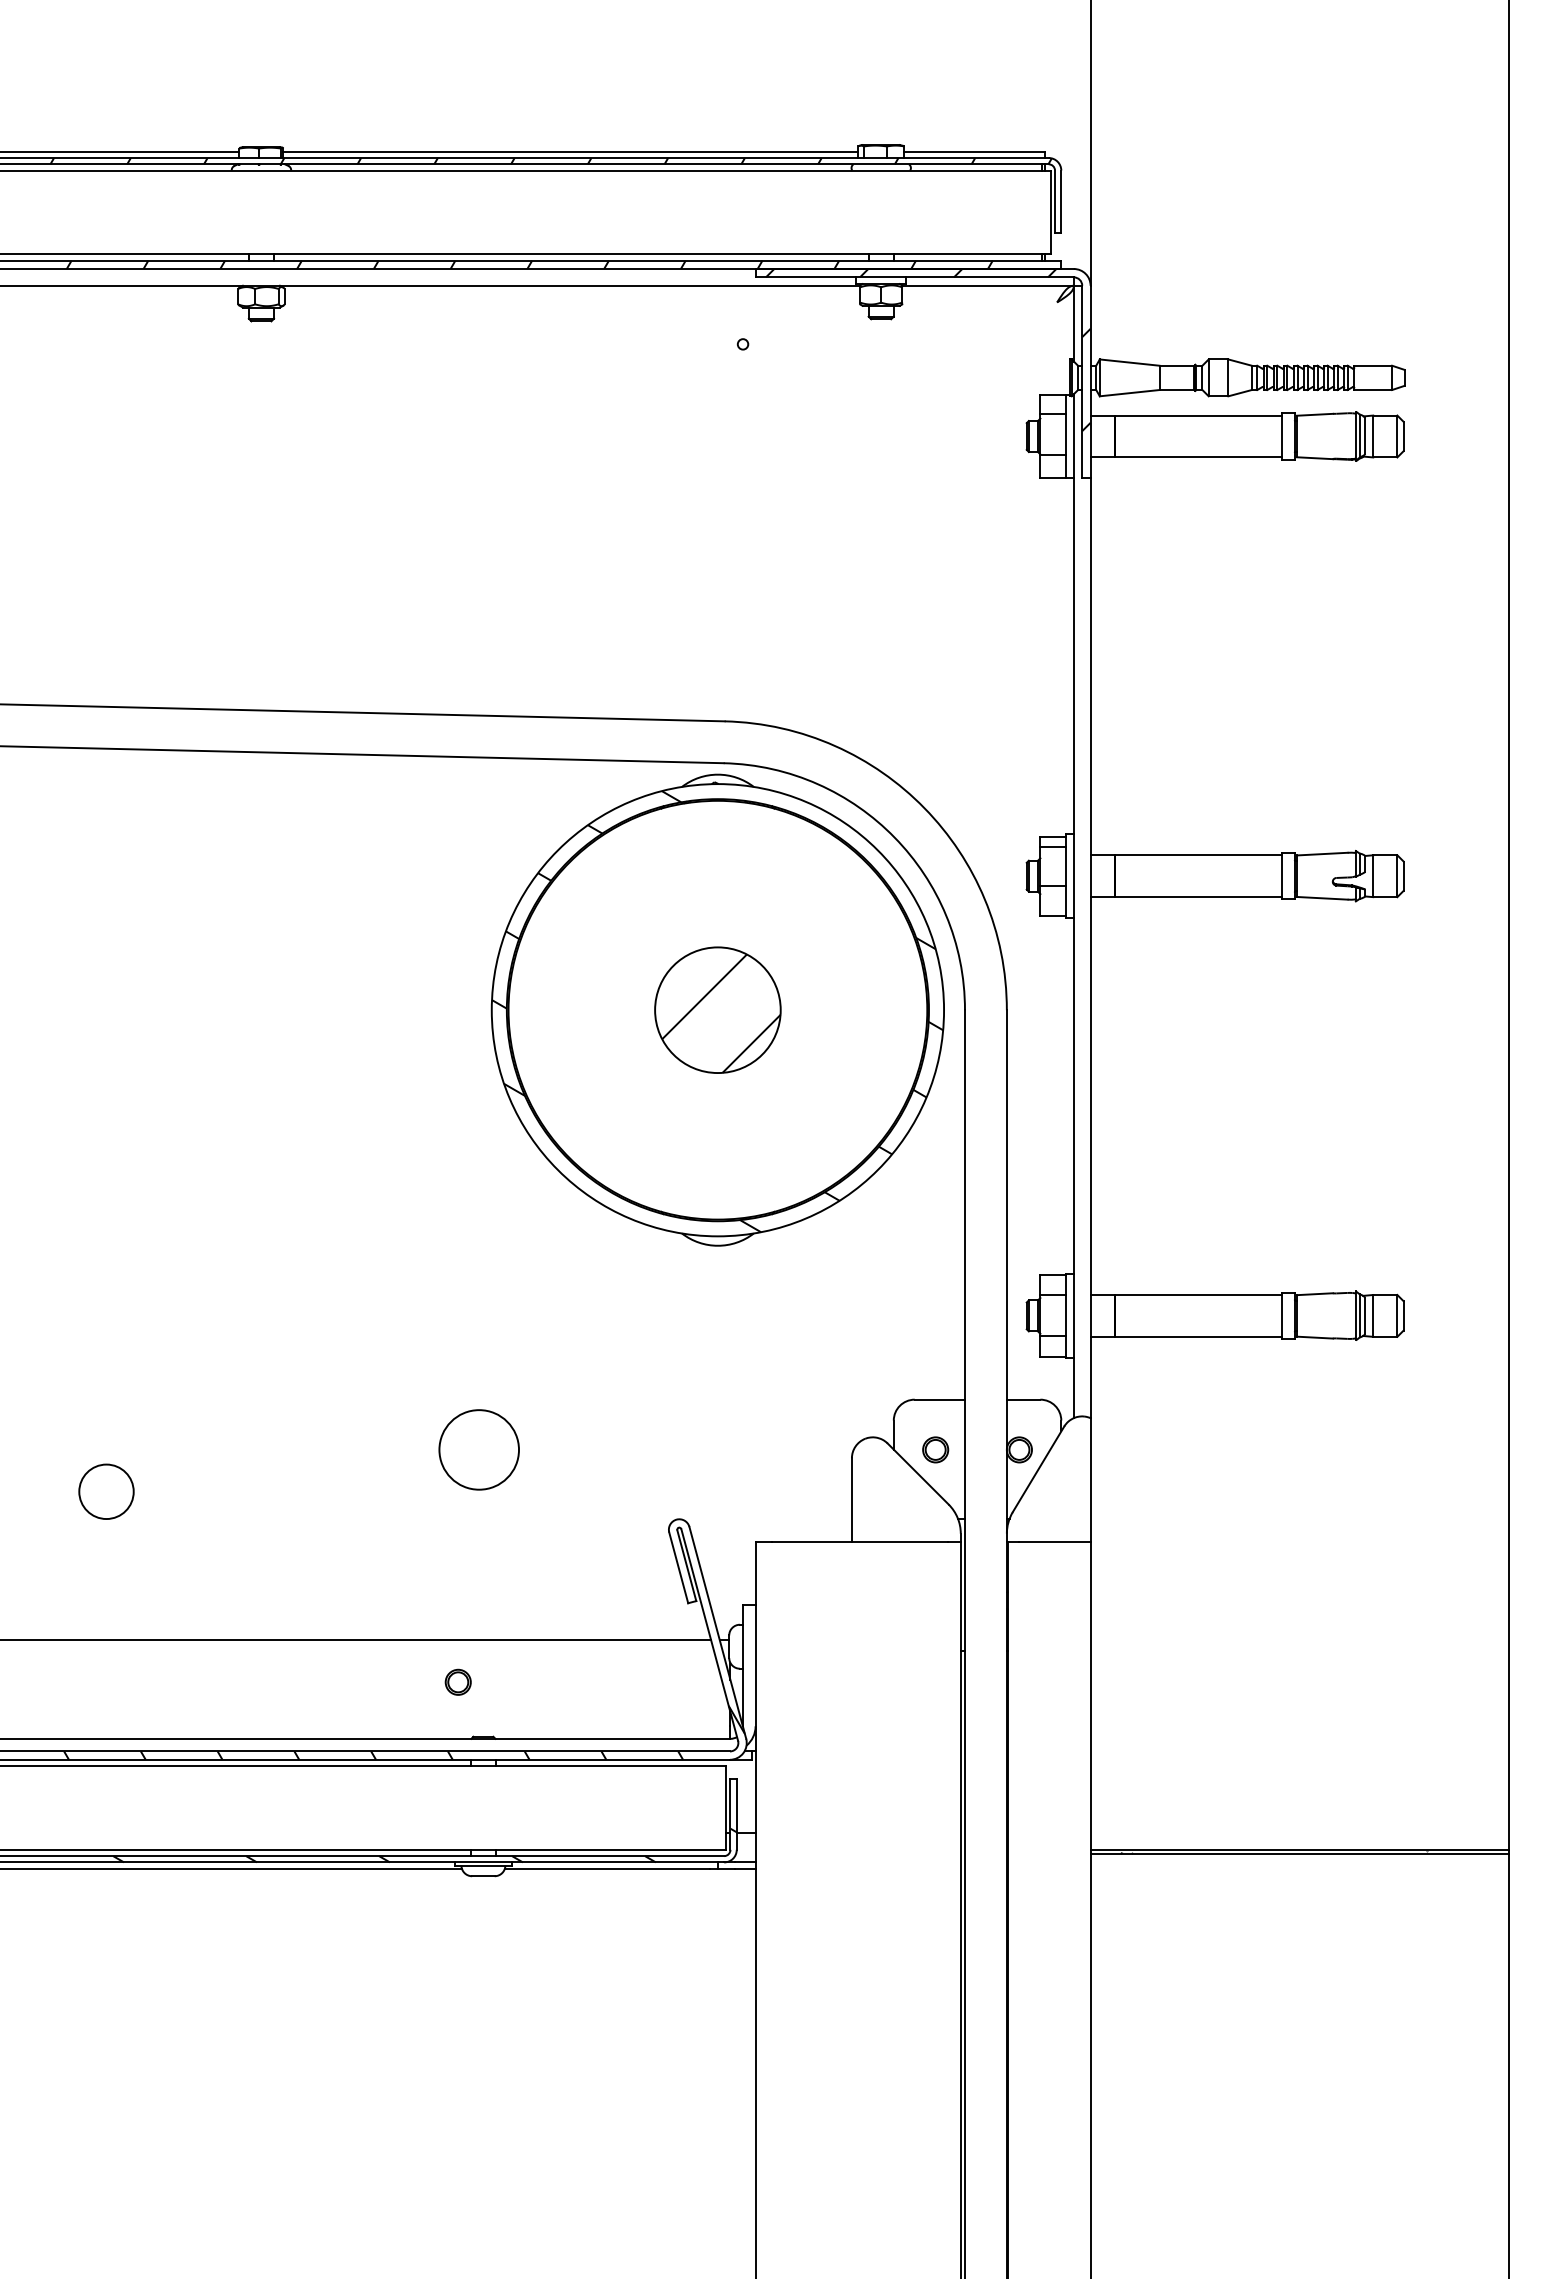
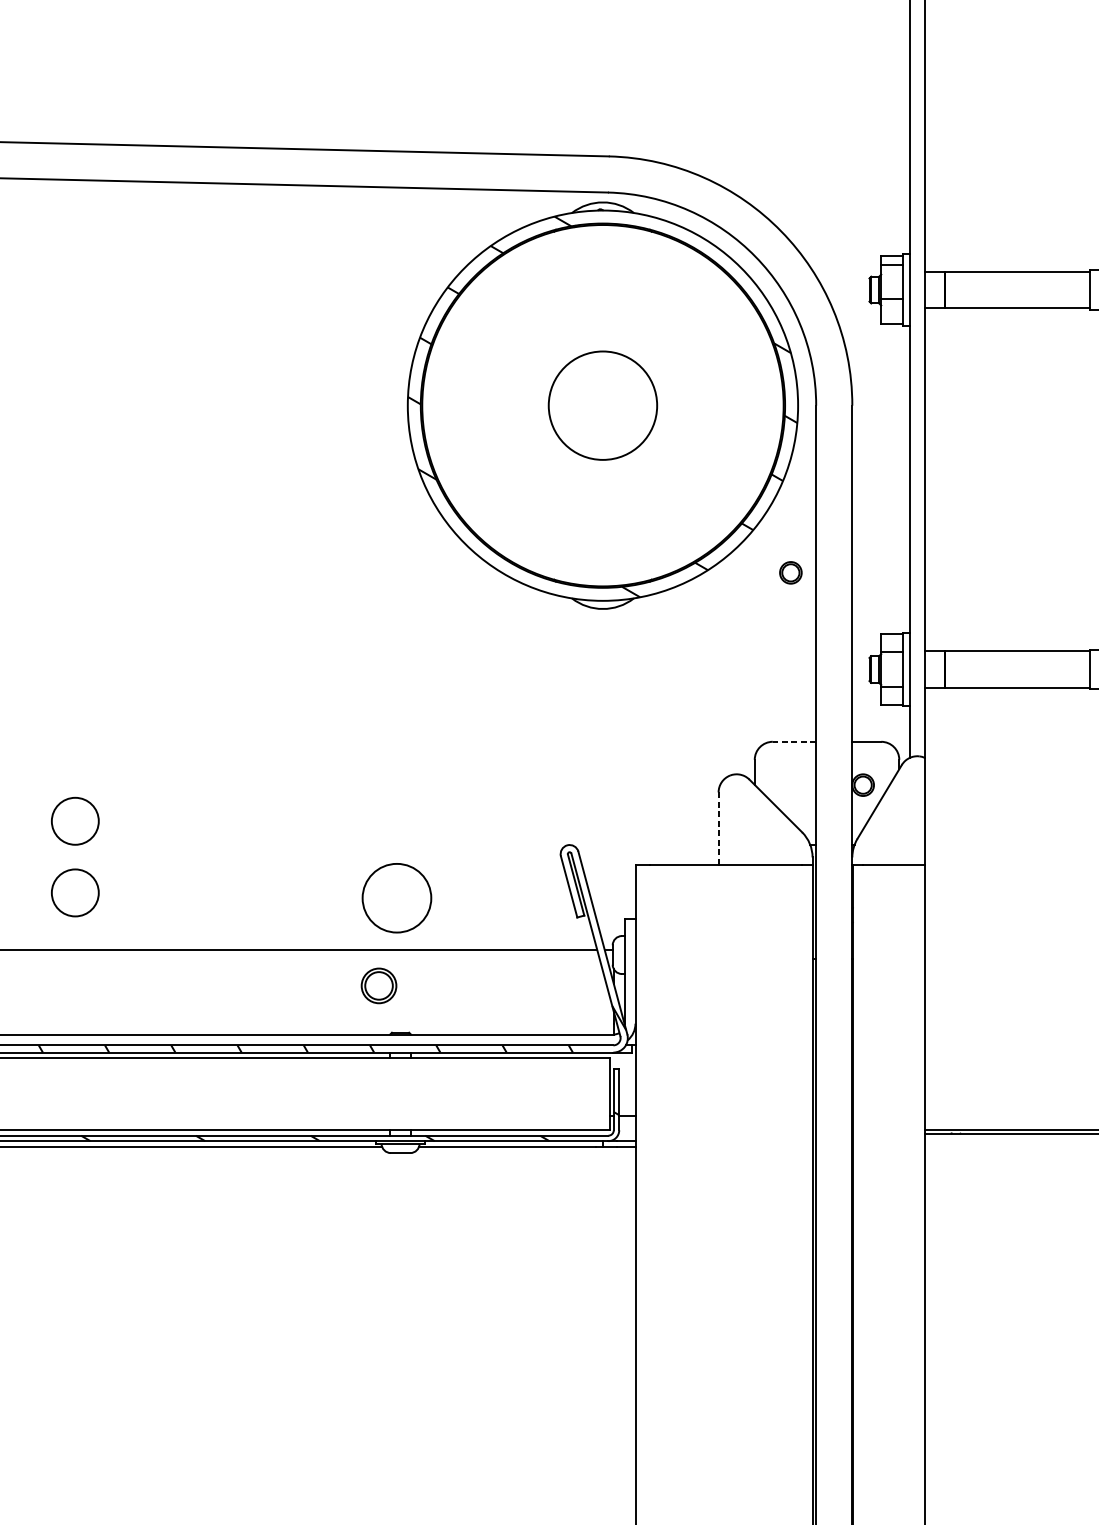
hatch: (721, 1013) -> (606, 408), removed
line: (939, 1399) -> (794, 741), solid -> dashed
circle: (478, 1449) -> (396, 897), moved
part: (935, 1449) -> (790, 572), moved
line: (851, 1500) -> (718, 828), solid -> dashed
circle: (106, 1574) -> (75, 892), added
part: (457, 1681) -> (378, 985), size x1.6

